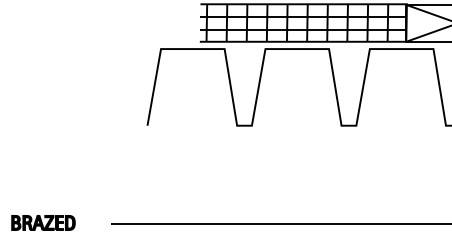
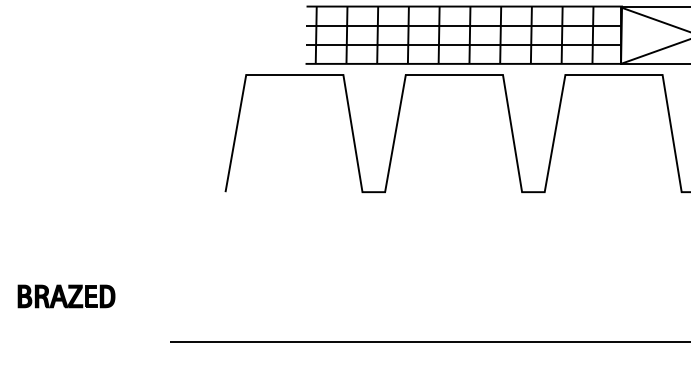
part: (43, 222) -> (66, 295), moved

